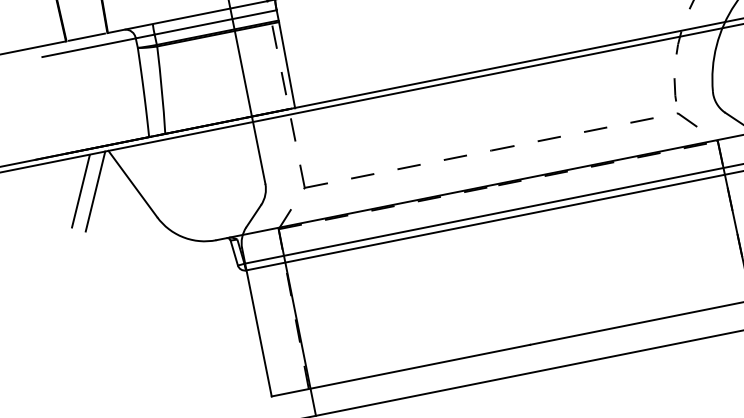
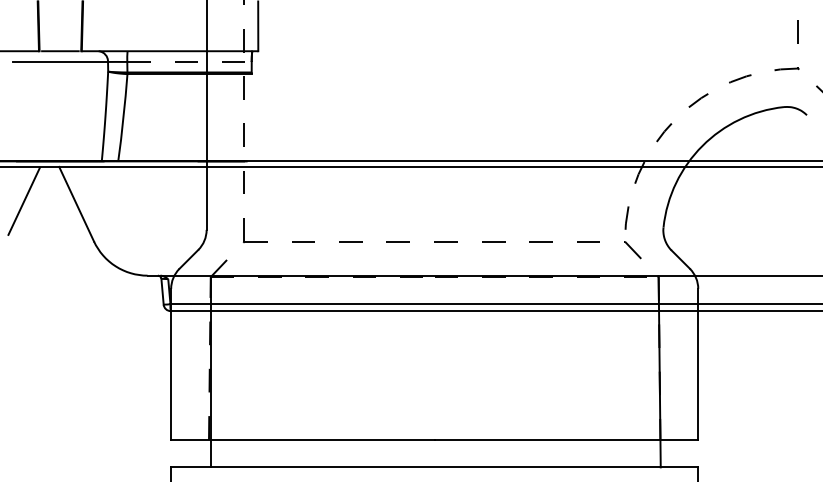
line: (216, 21) -> (190, 61), solid -> dashed
line: (286, 64) -> (250, 117), removed
line: (95, 190) -> (38, 203), removed

